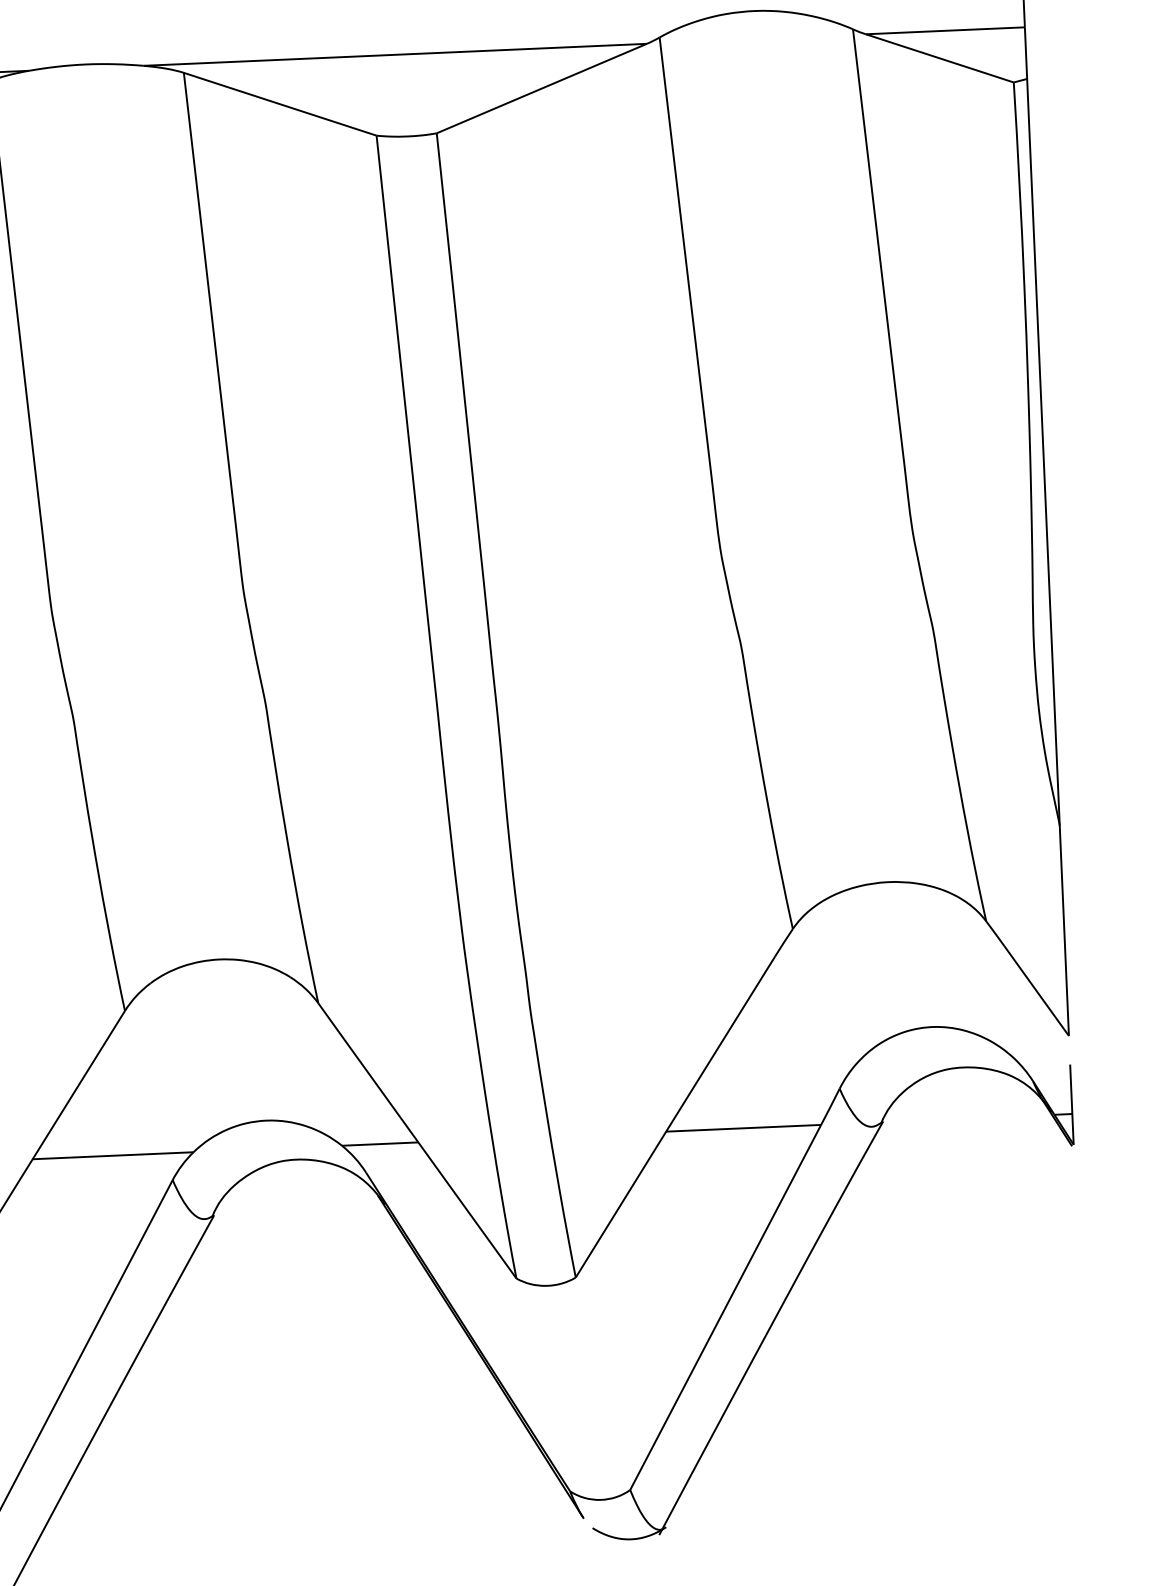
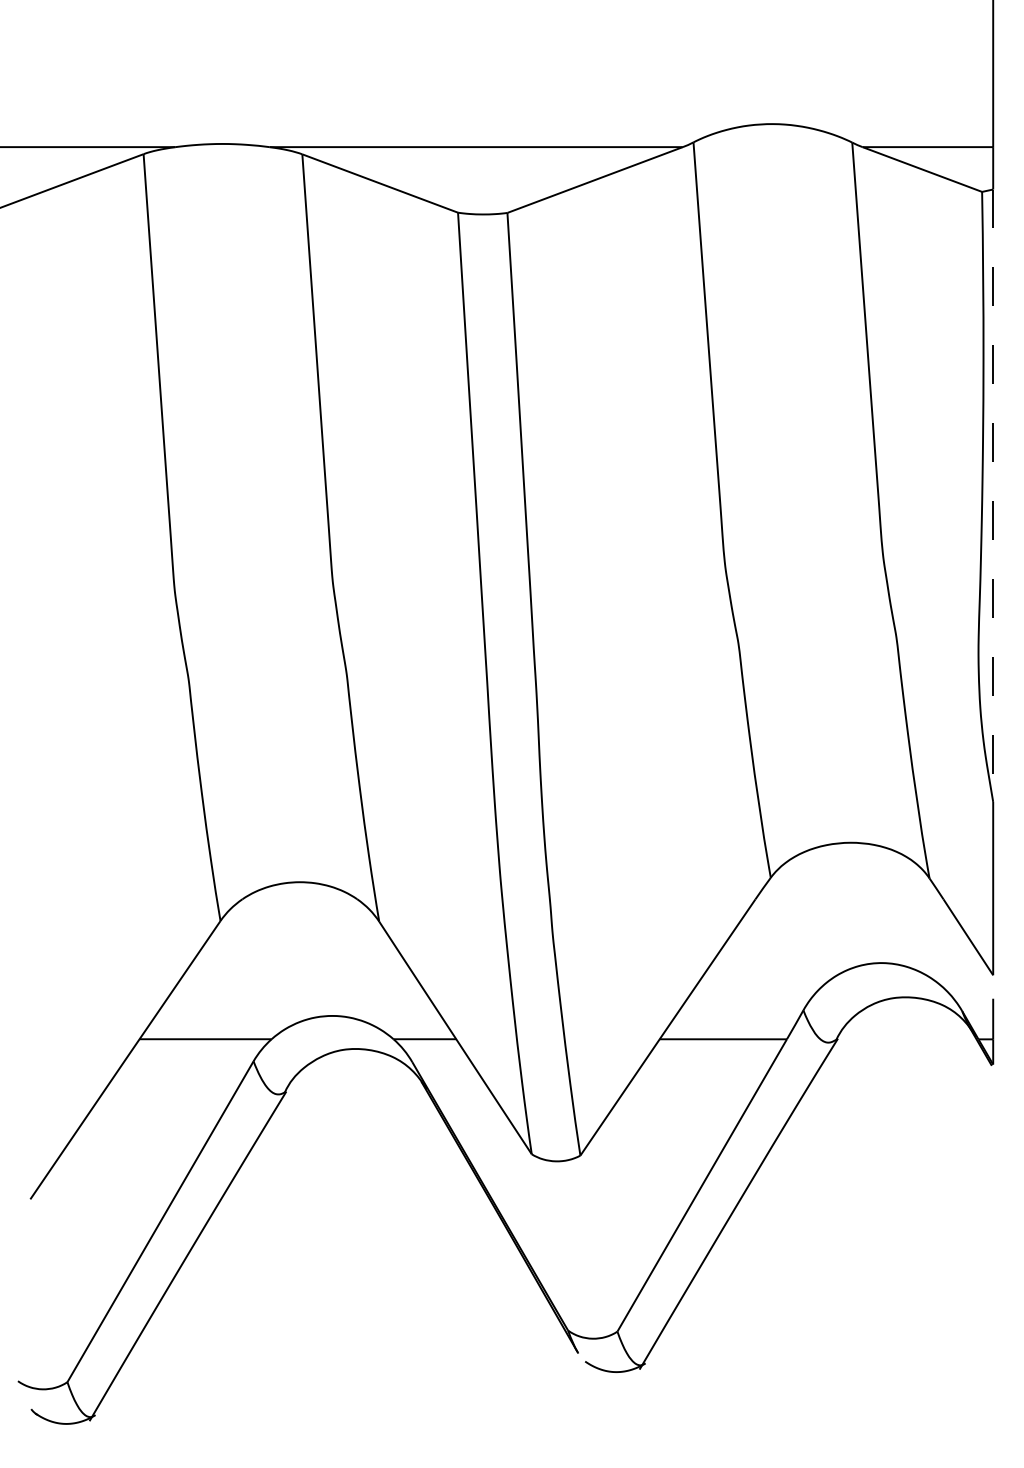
line: (1043, 452) -> (993, 496), solid -> dashed

